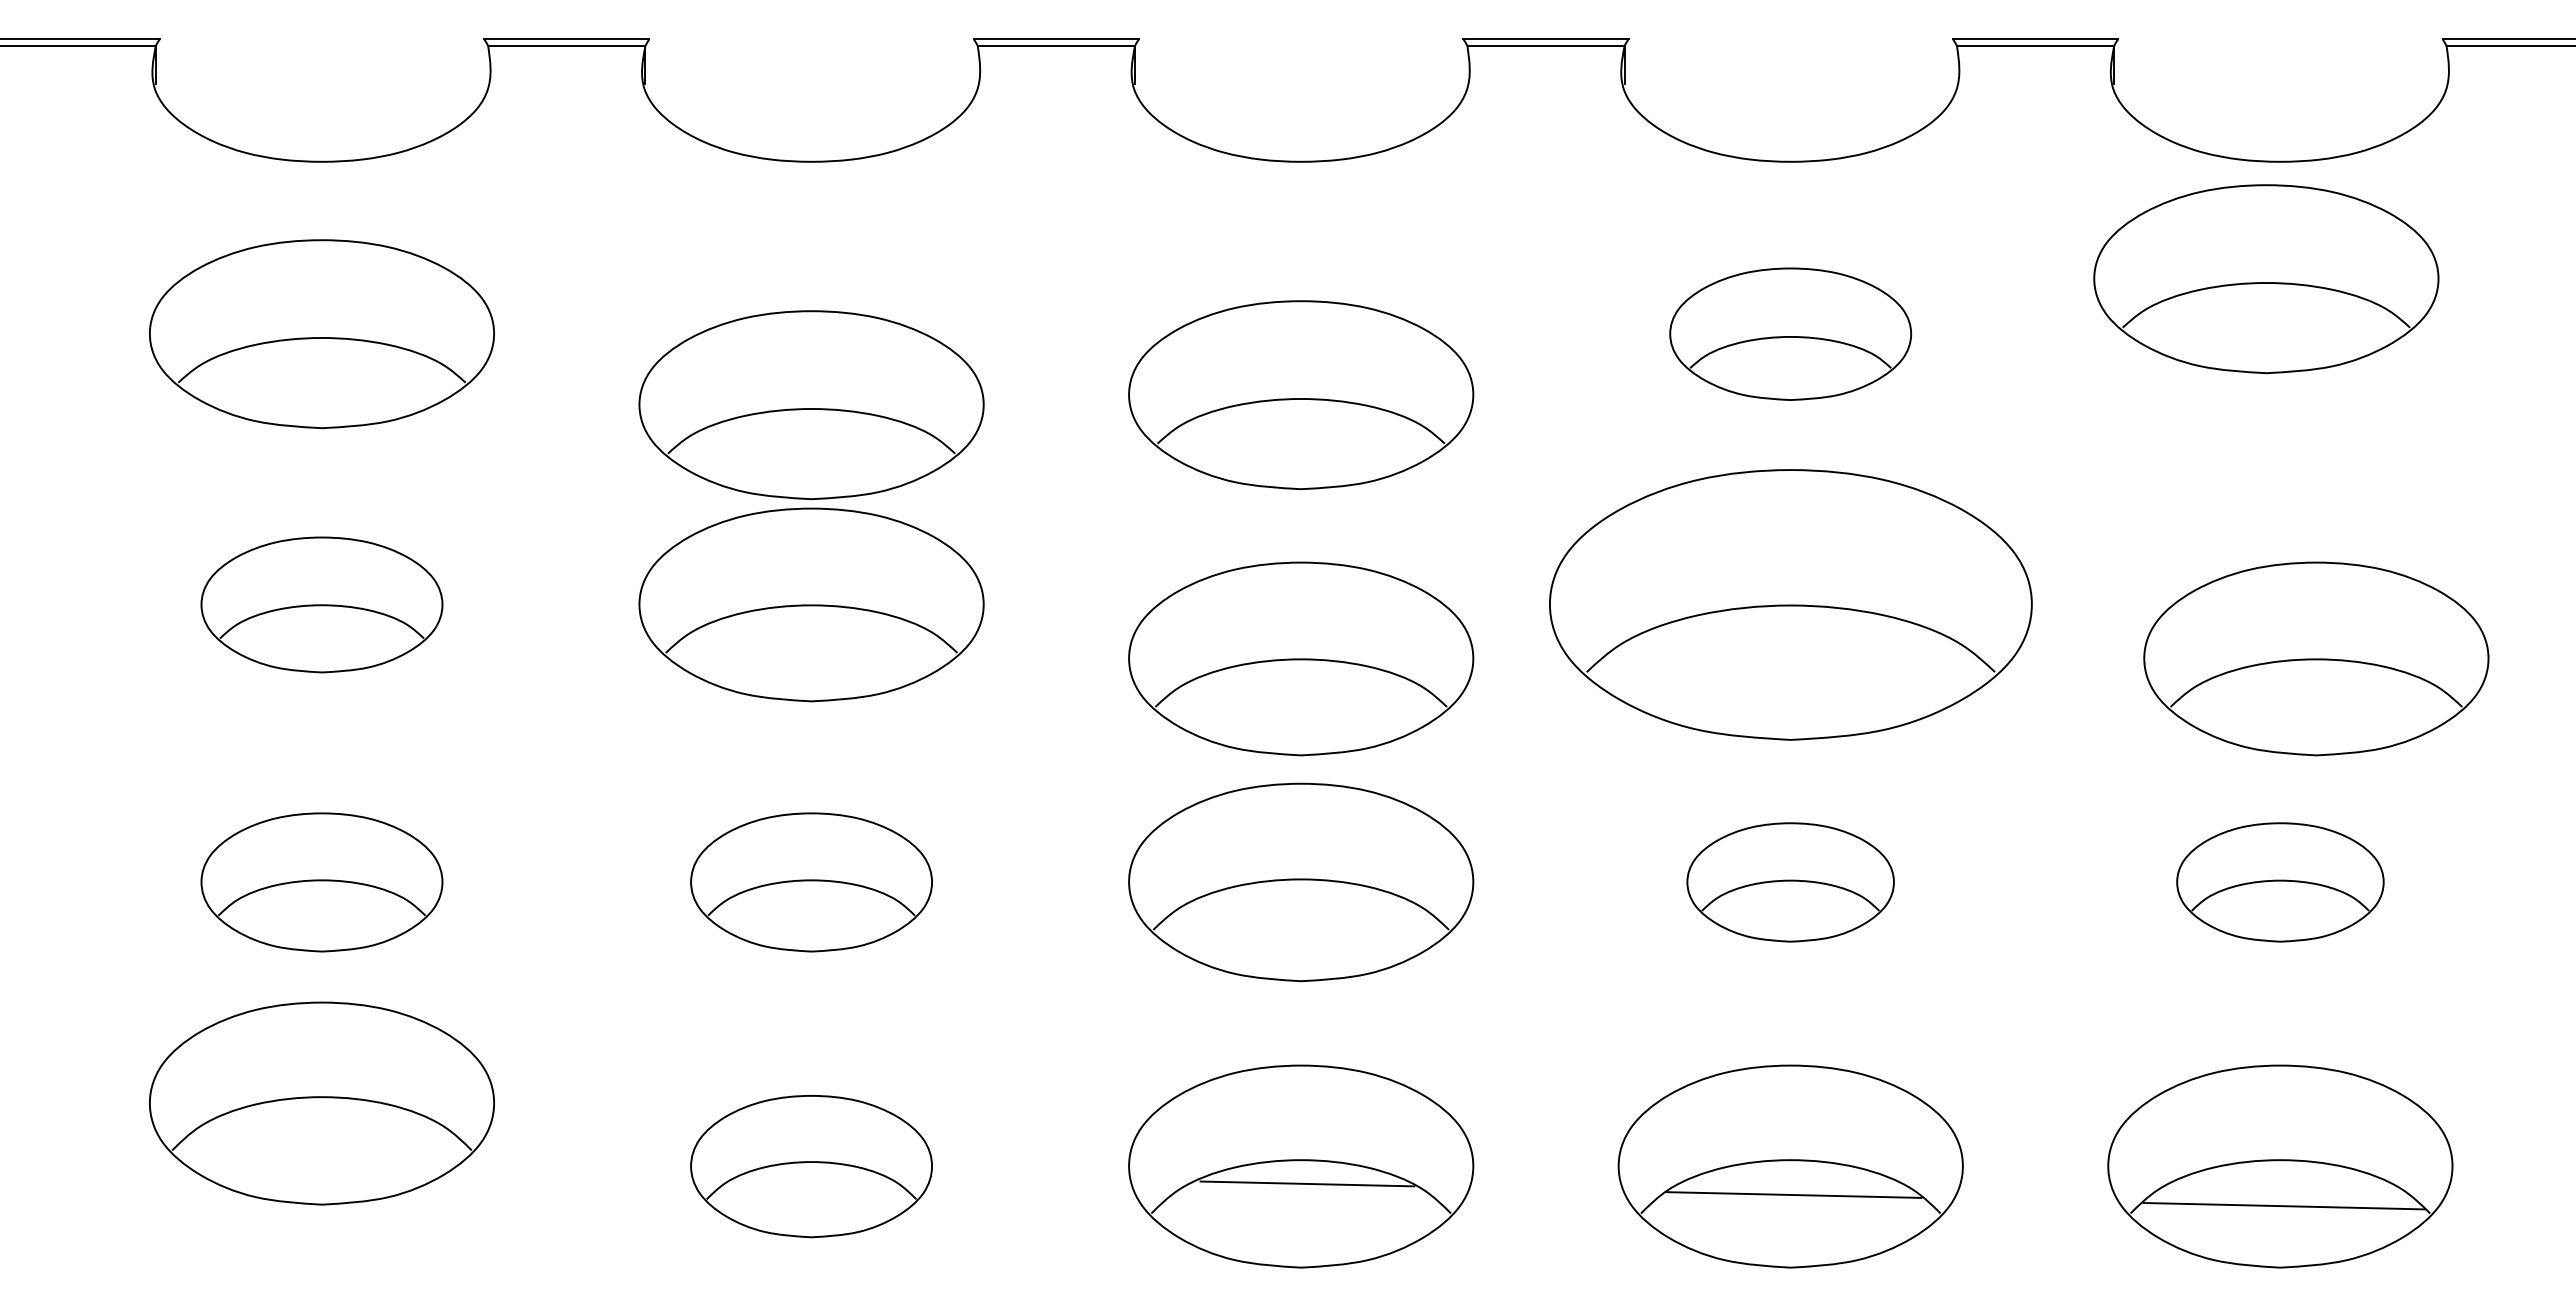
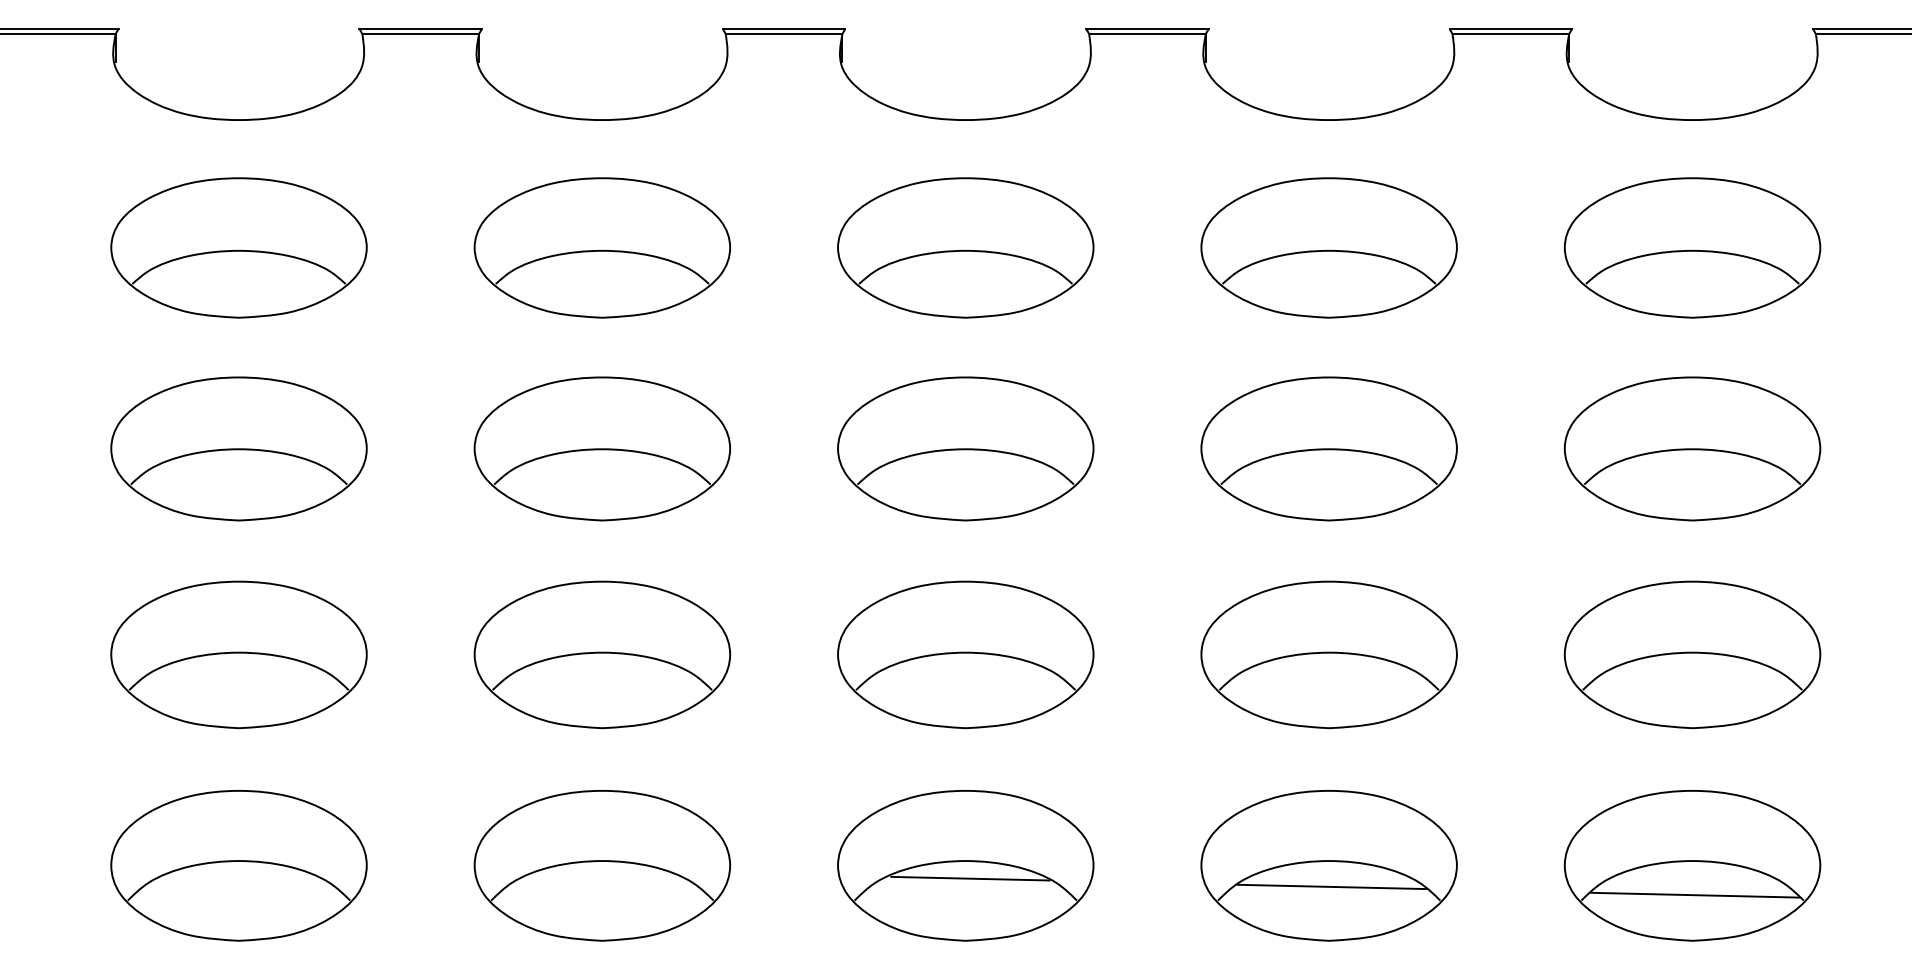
part: (2266, 279) -> (1692, 248), moved
part: (1790, 334) -> (1328, 248), size x1.43
part: (1301, 395) -> (966, 248), moved
part: (811, 405) -> (602, 248), moved
part: (321, 604) -> (238, 448), size x1.43
part: (1790, 604) -> (1328, 448), size x0.71
part: (1301, 658) -> (966, 448), moved
part: (2316, 658) -> (1692, 448), moved
part: (321, 882) -> (238, 654), size x1.43
part: (811, 882) -> (602, 654), size x1.43
part: (1790, 882) -> (1328, 654), size x1.67
part: (2280, 882) -> (1692, 654), size x1.67
part: (321, 1103) -> (238, 865), moved
part: (811, 1166) -> (602, 865), size x1.43

